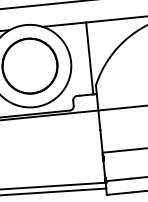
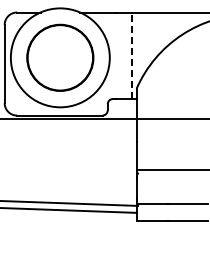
line: (89, 58) -> (132, 55), solid -> dashed

